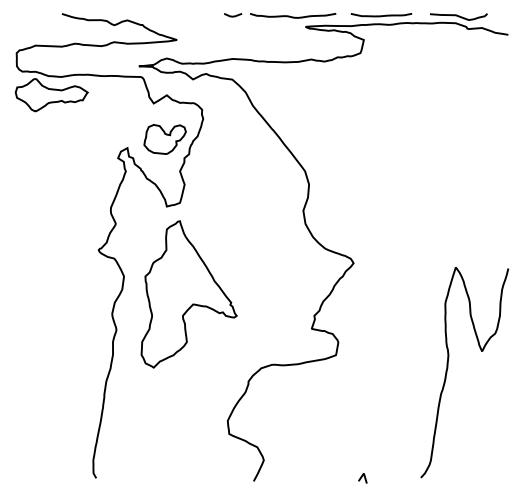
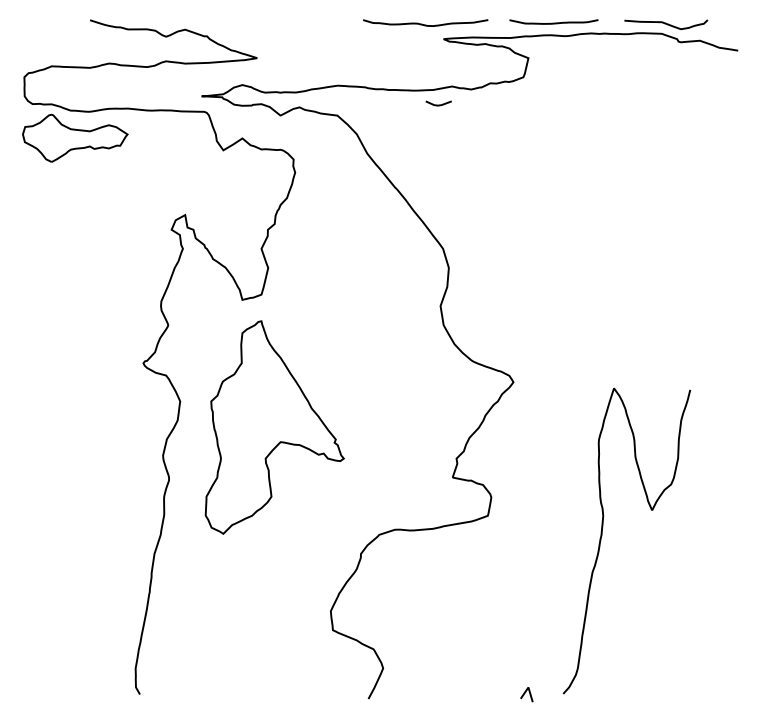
line: (233, 15) -> (439, 103), moved
part: (164, 139) -> (238, 202), removed
curve: (448, 368) -> (603, 535), moved

